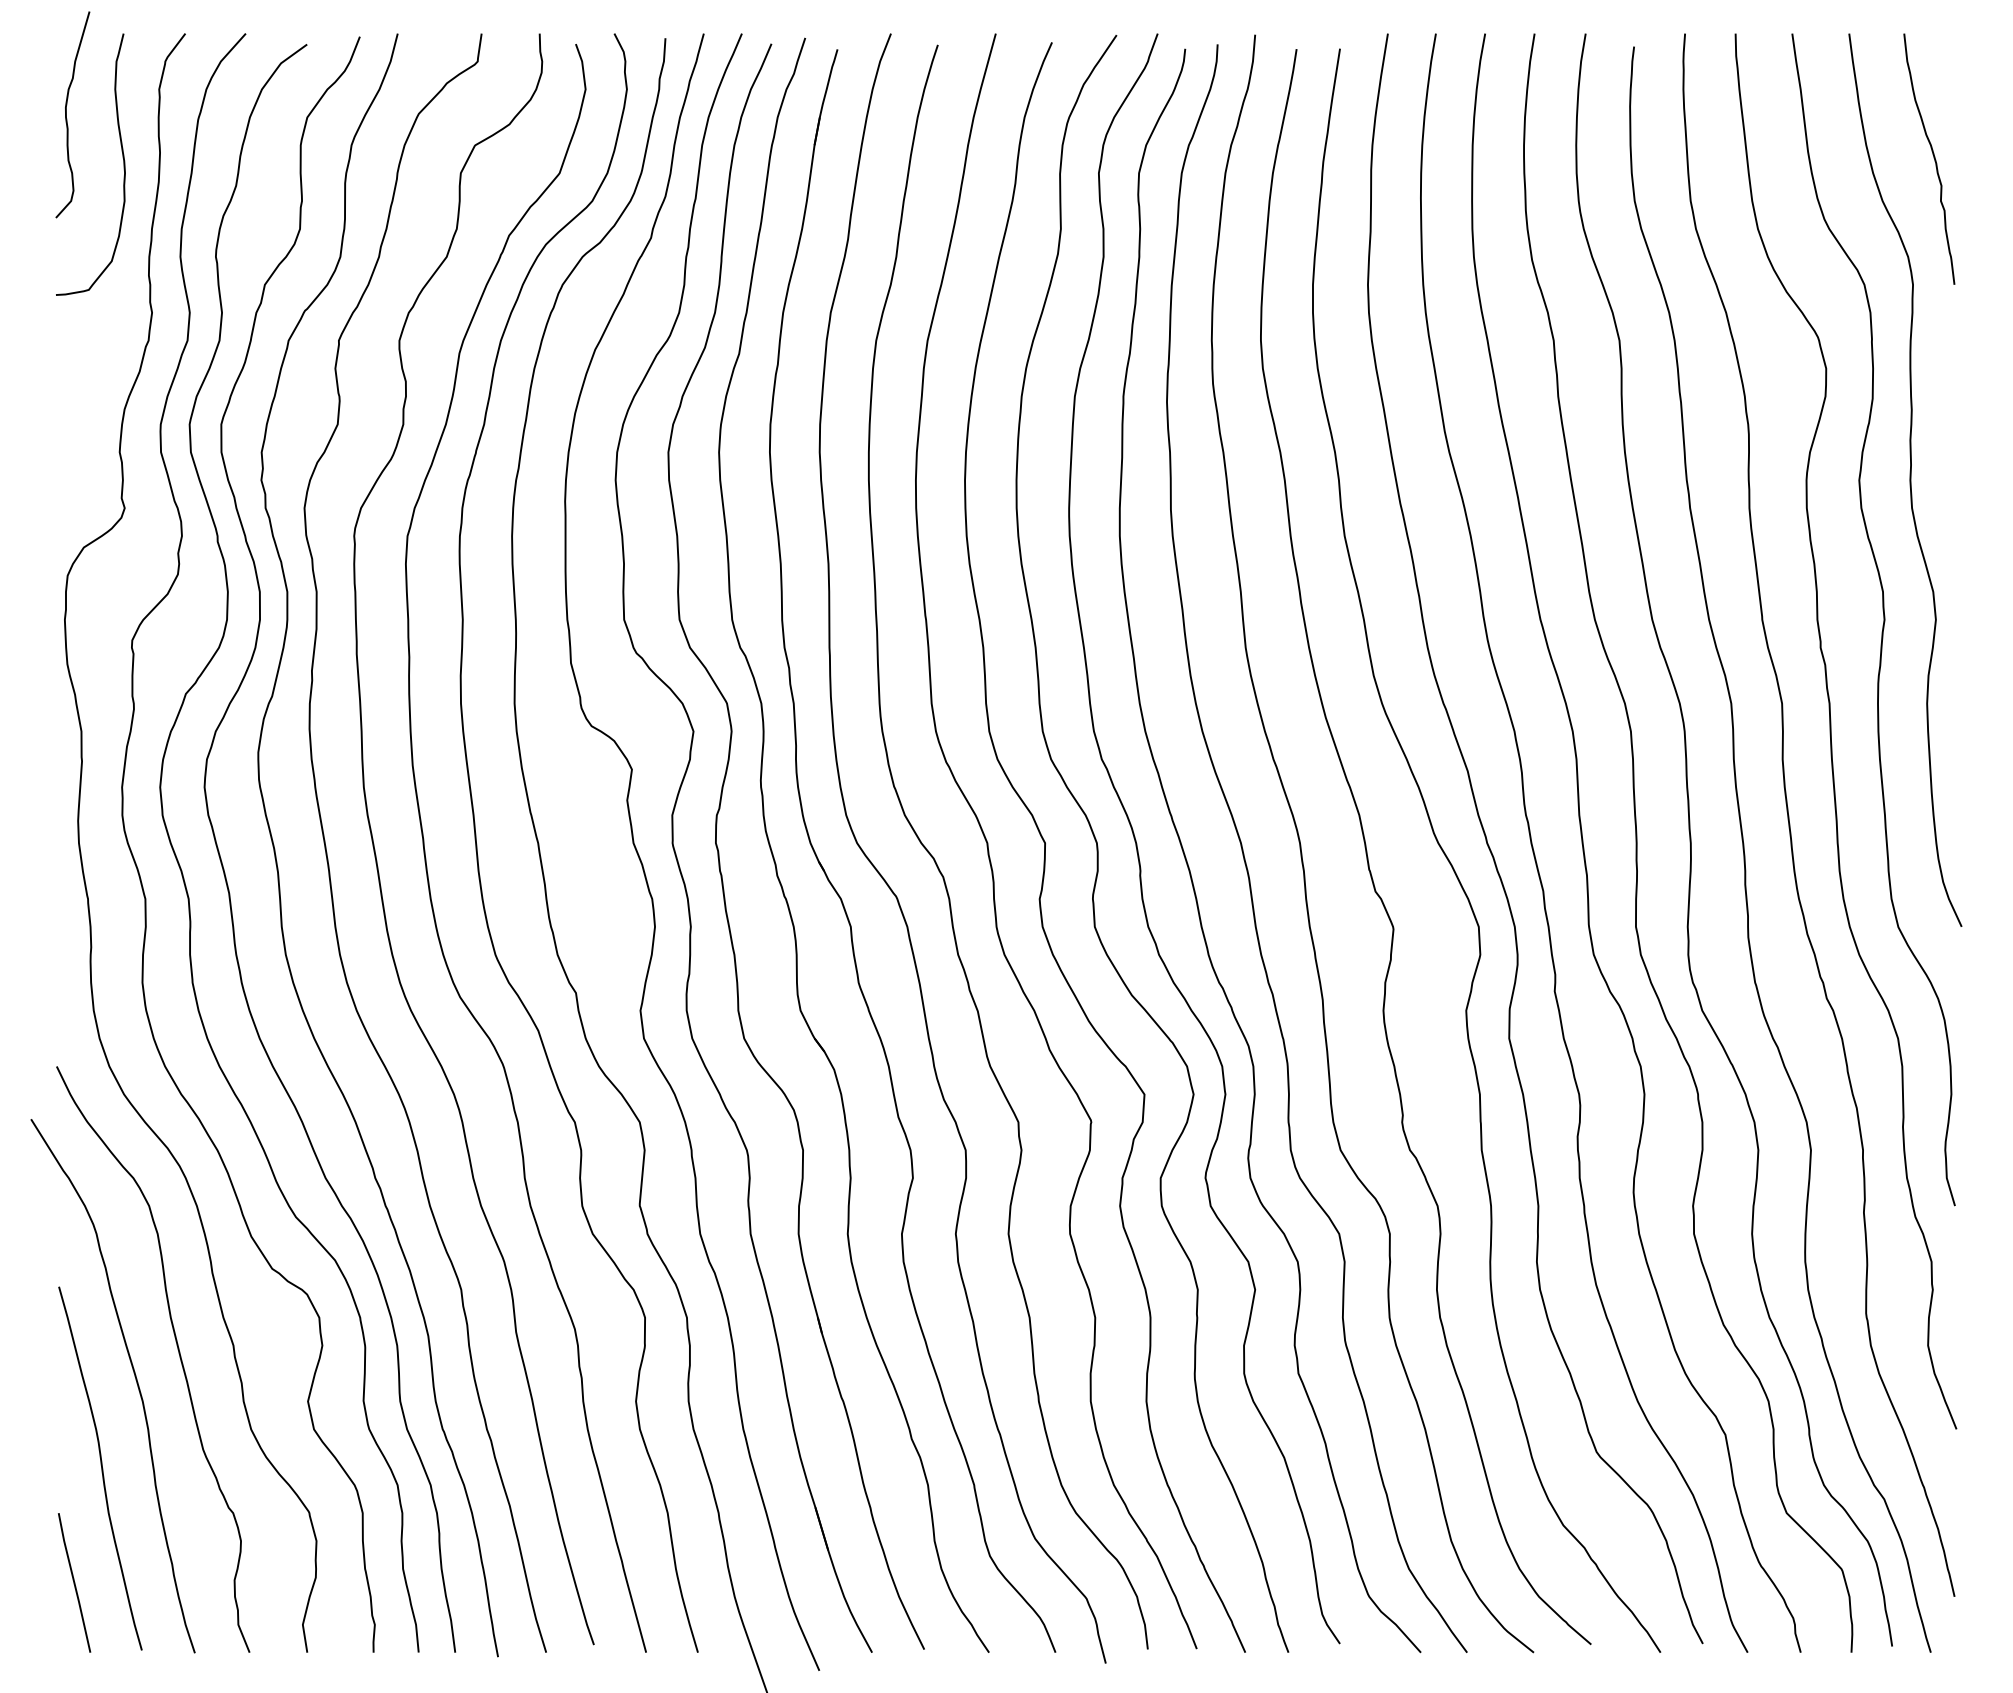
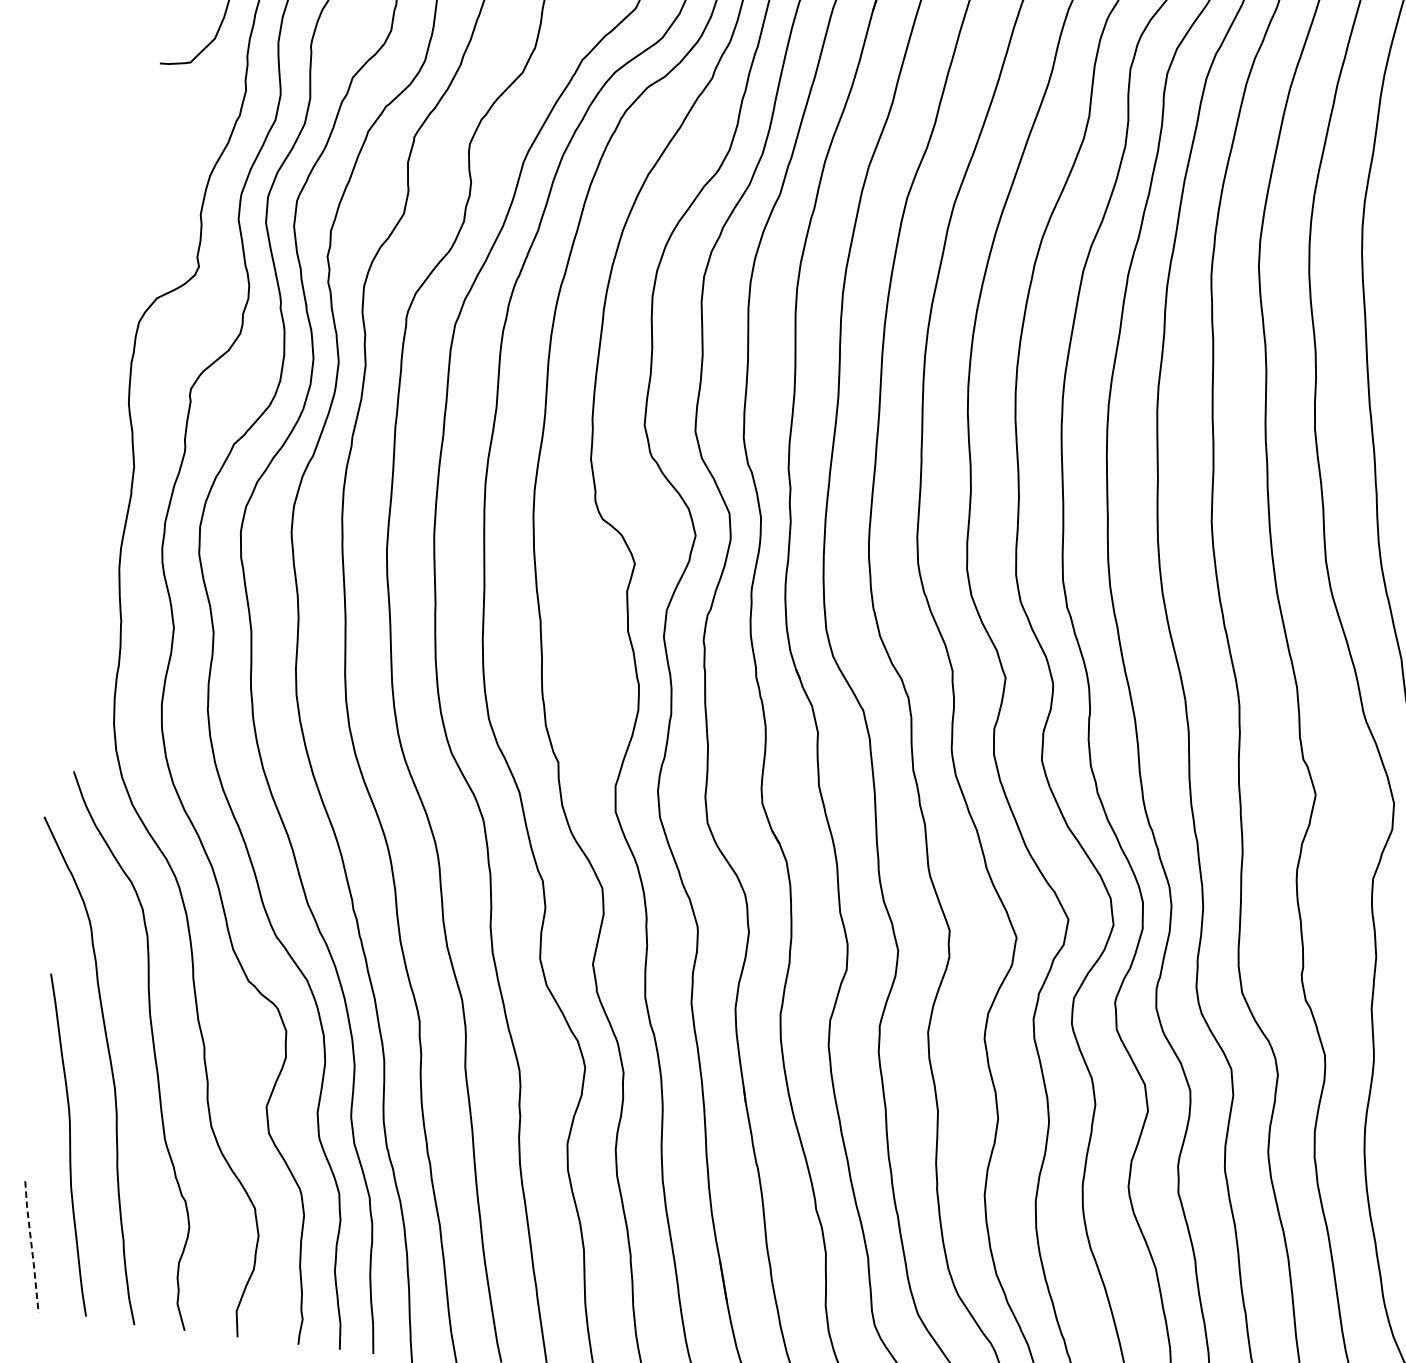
line: (74, 1583) -> (31, 1247), solid -> dashed

